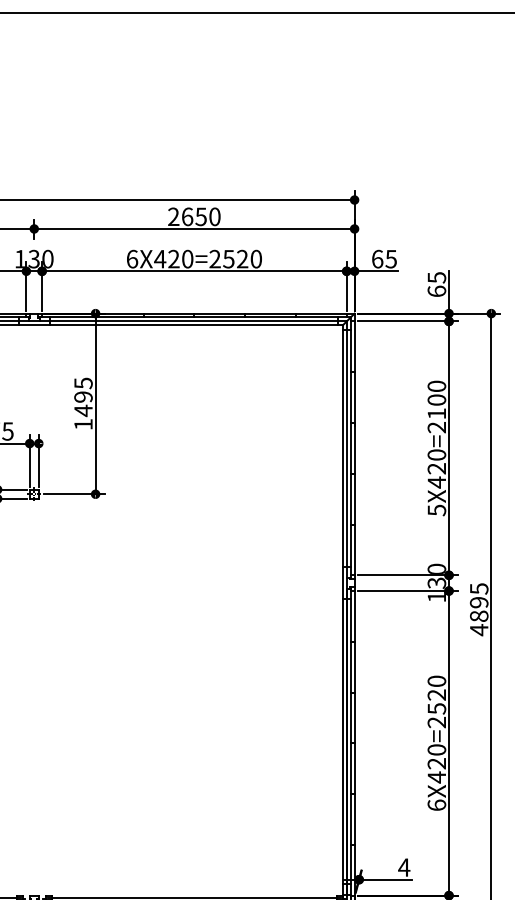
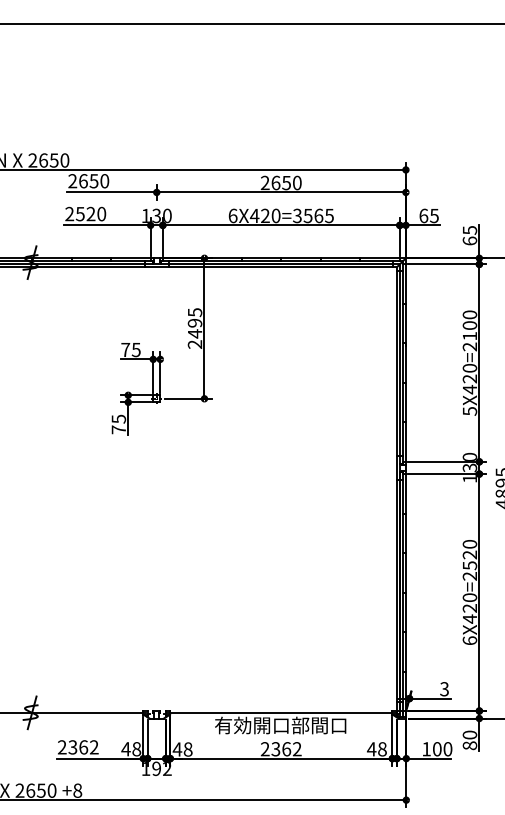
text: (235, 258) -> (313, 215), 6X420=2520 -> 6X420=3565
text: (82, 424) -> (194, 344), 1495 -> 2495
text: (404, 867) -> (444, 689), 4 -> 3

